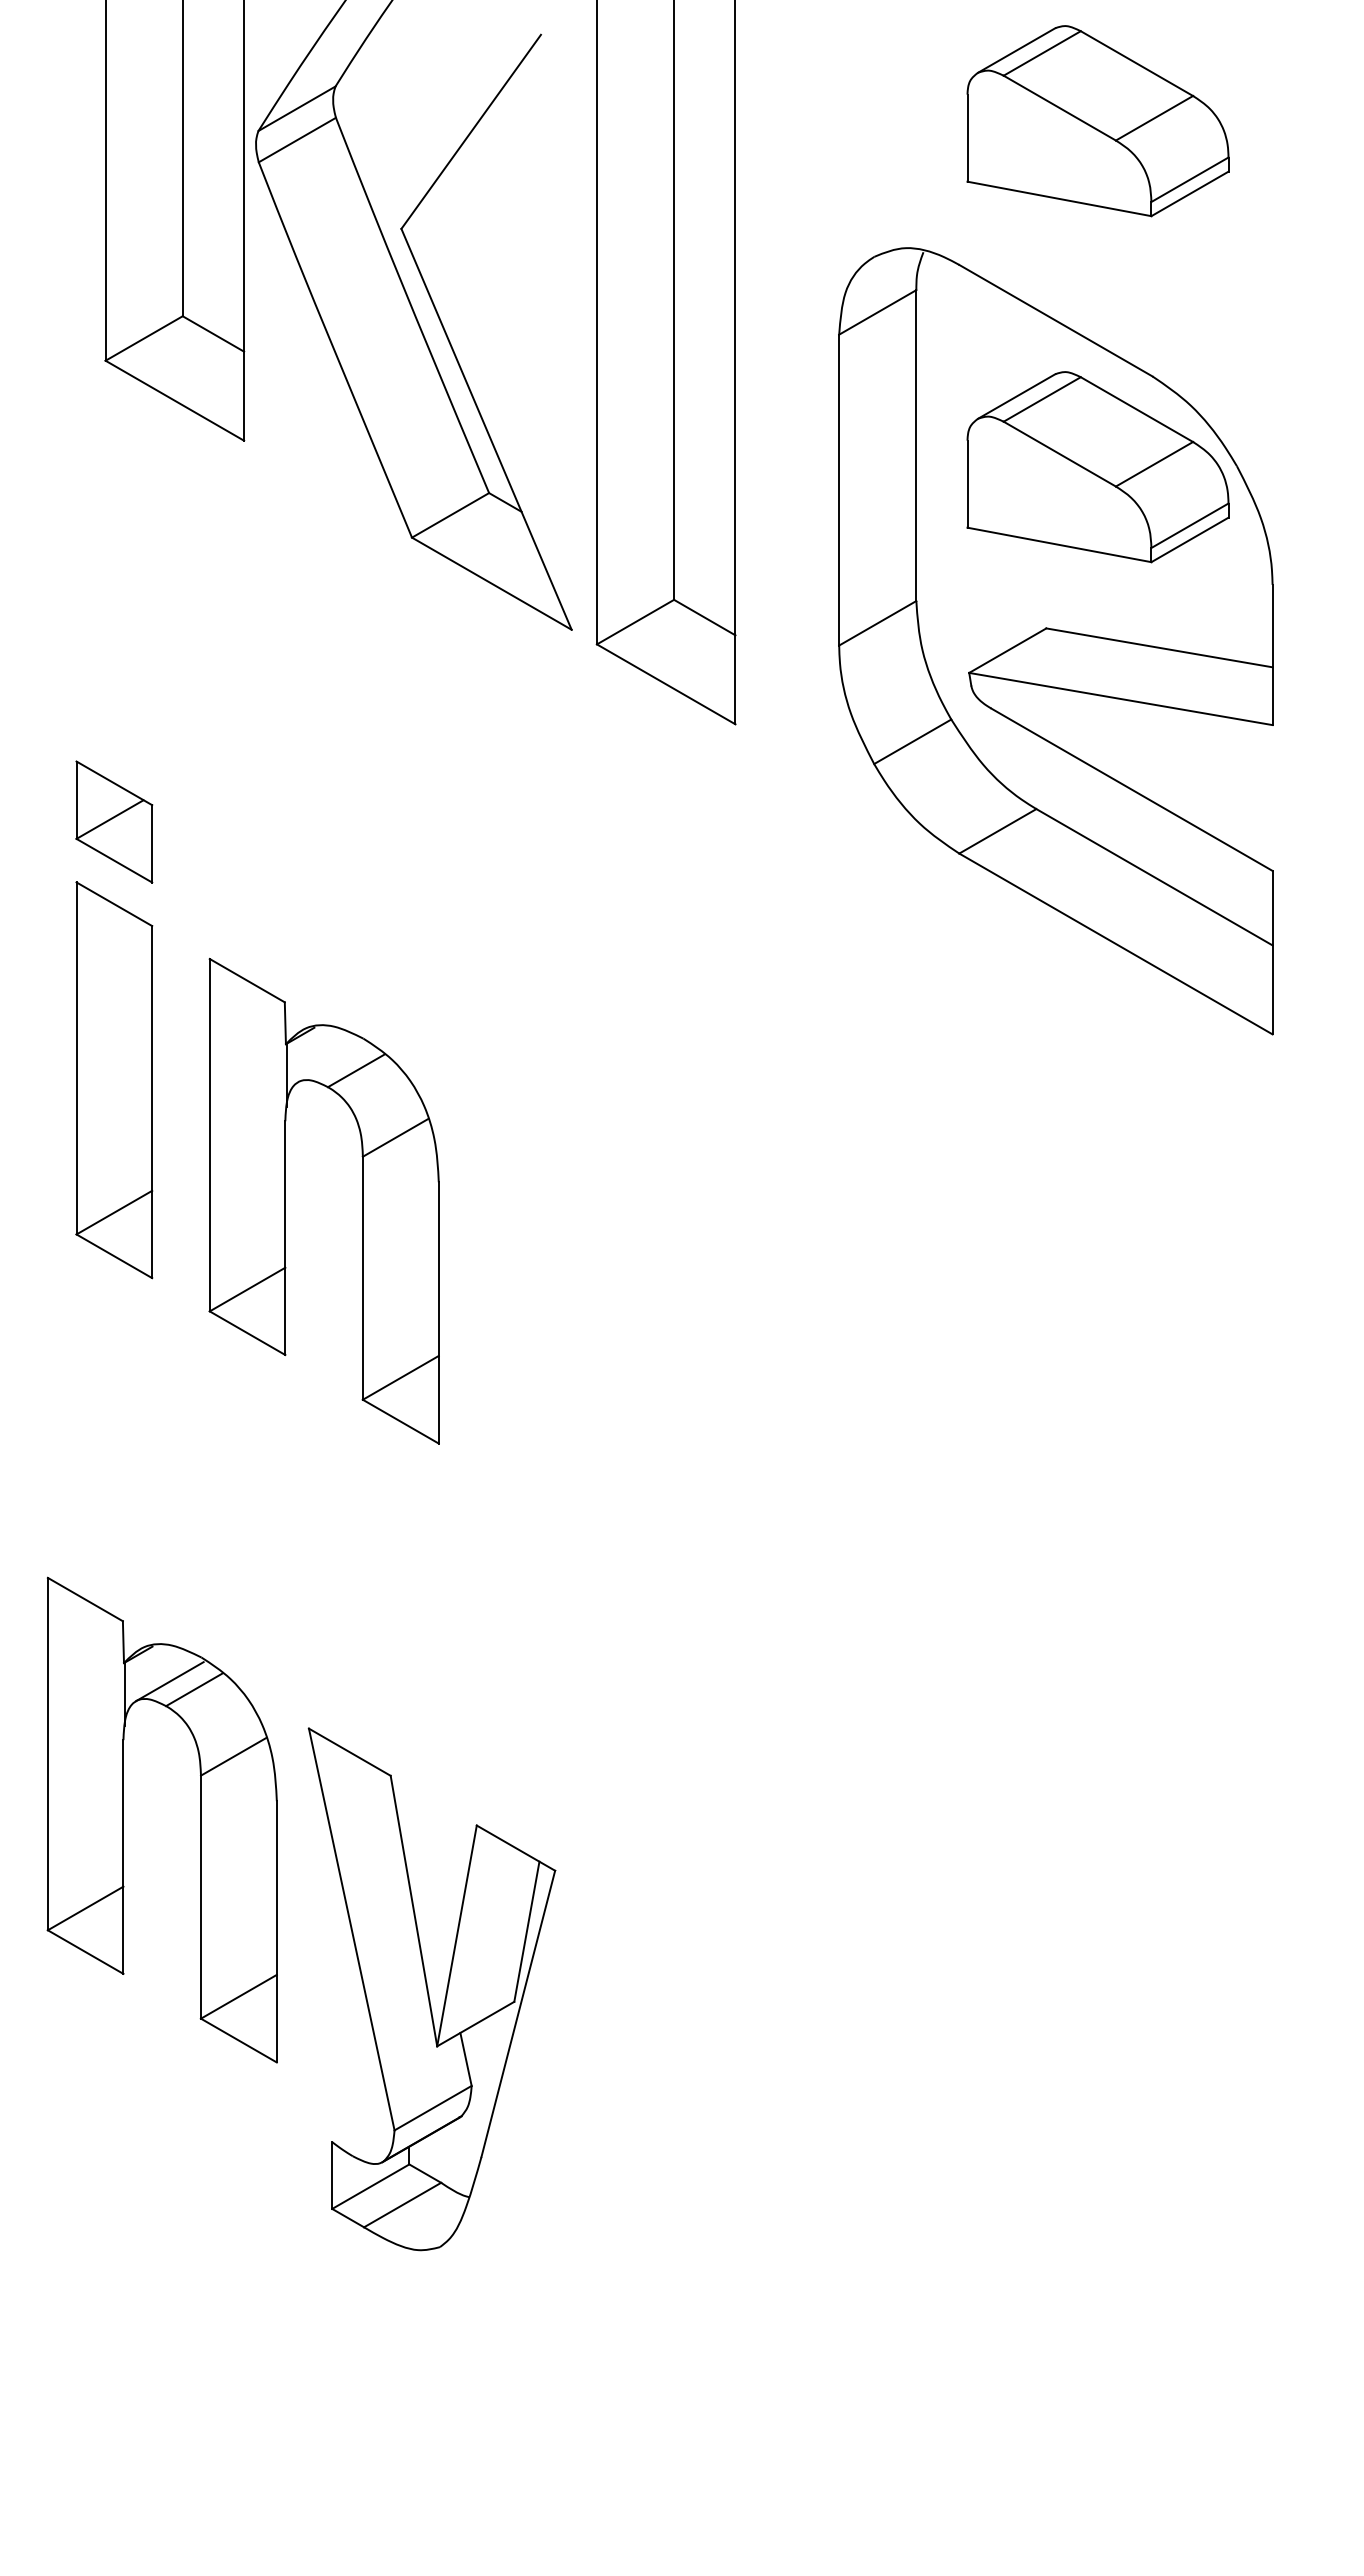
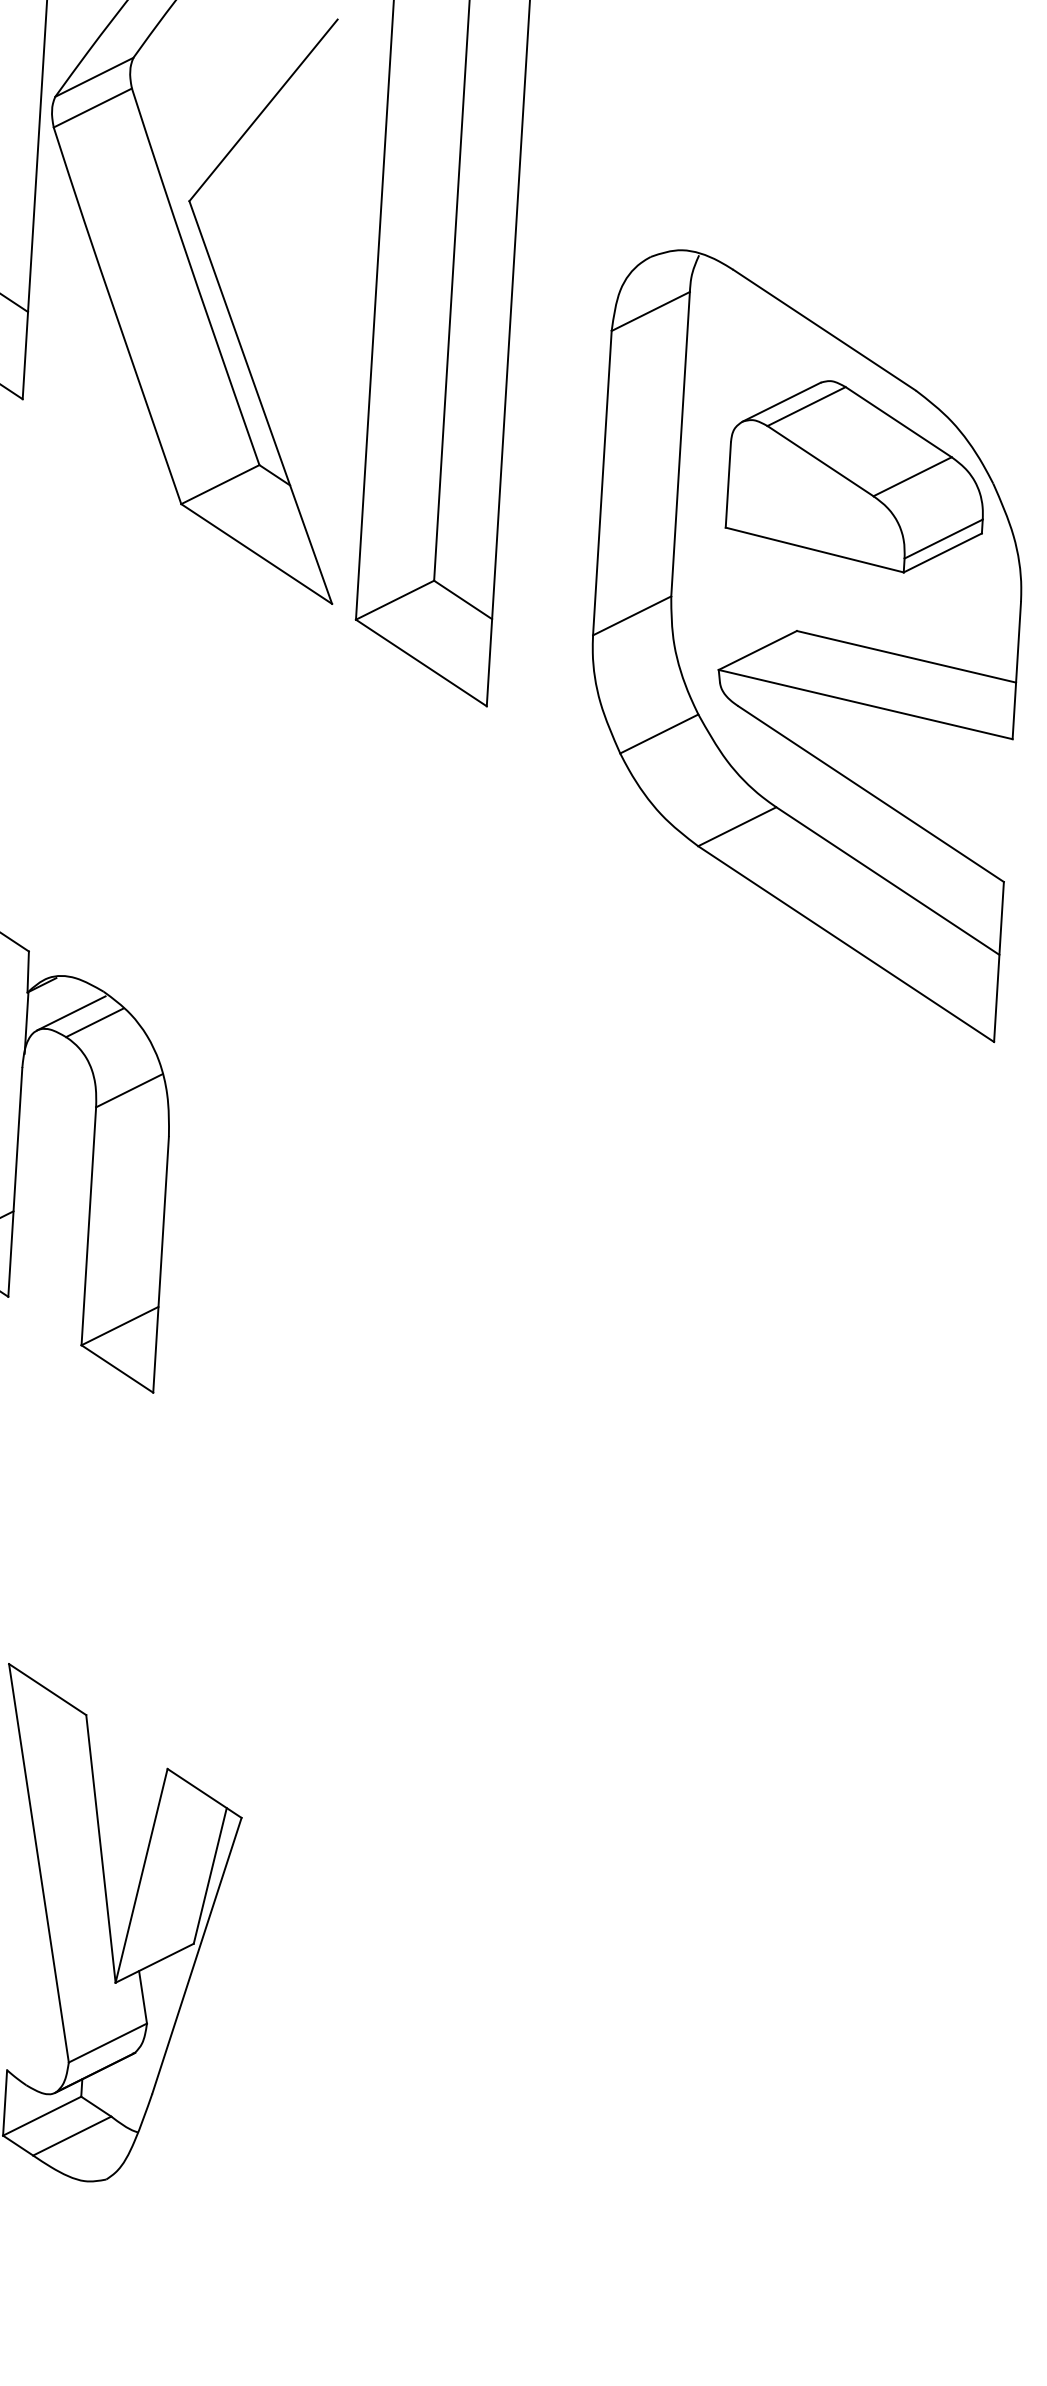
part: (1097, 121) -> (877, 137), removed
line: (331, 1062) -> (71, 1013), added

